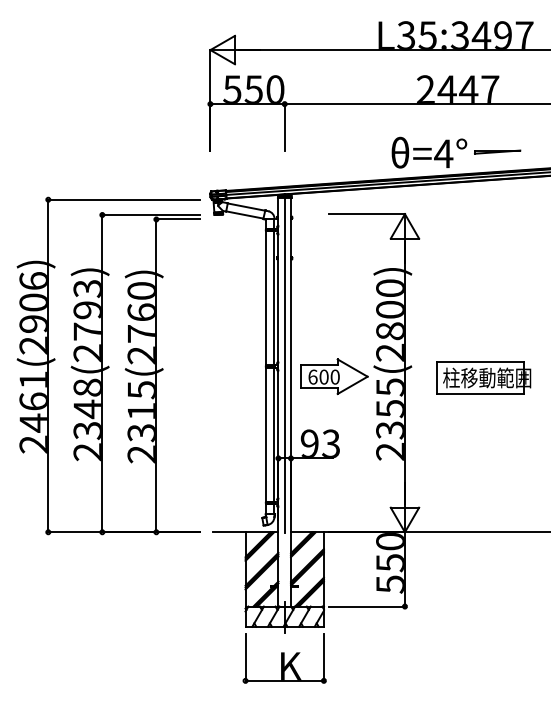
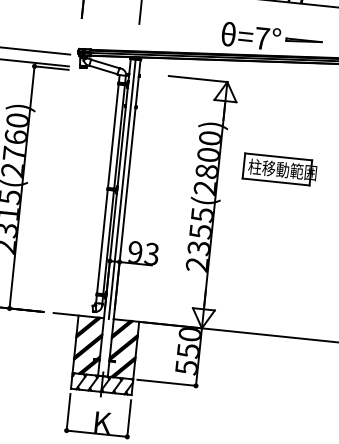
text: (443, 153) -> (262, 38), =4° -> =7°
part: (334, 376) -> (159, 202), removed
part: (483, 377) -> (279, 169), moved

